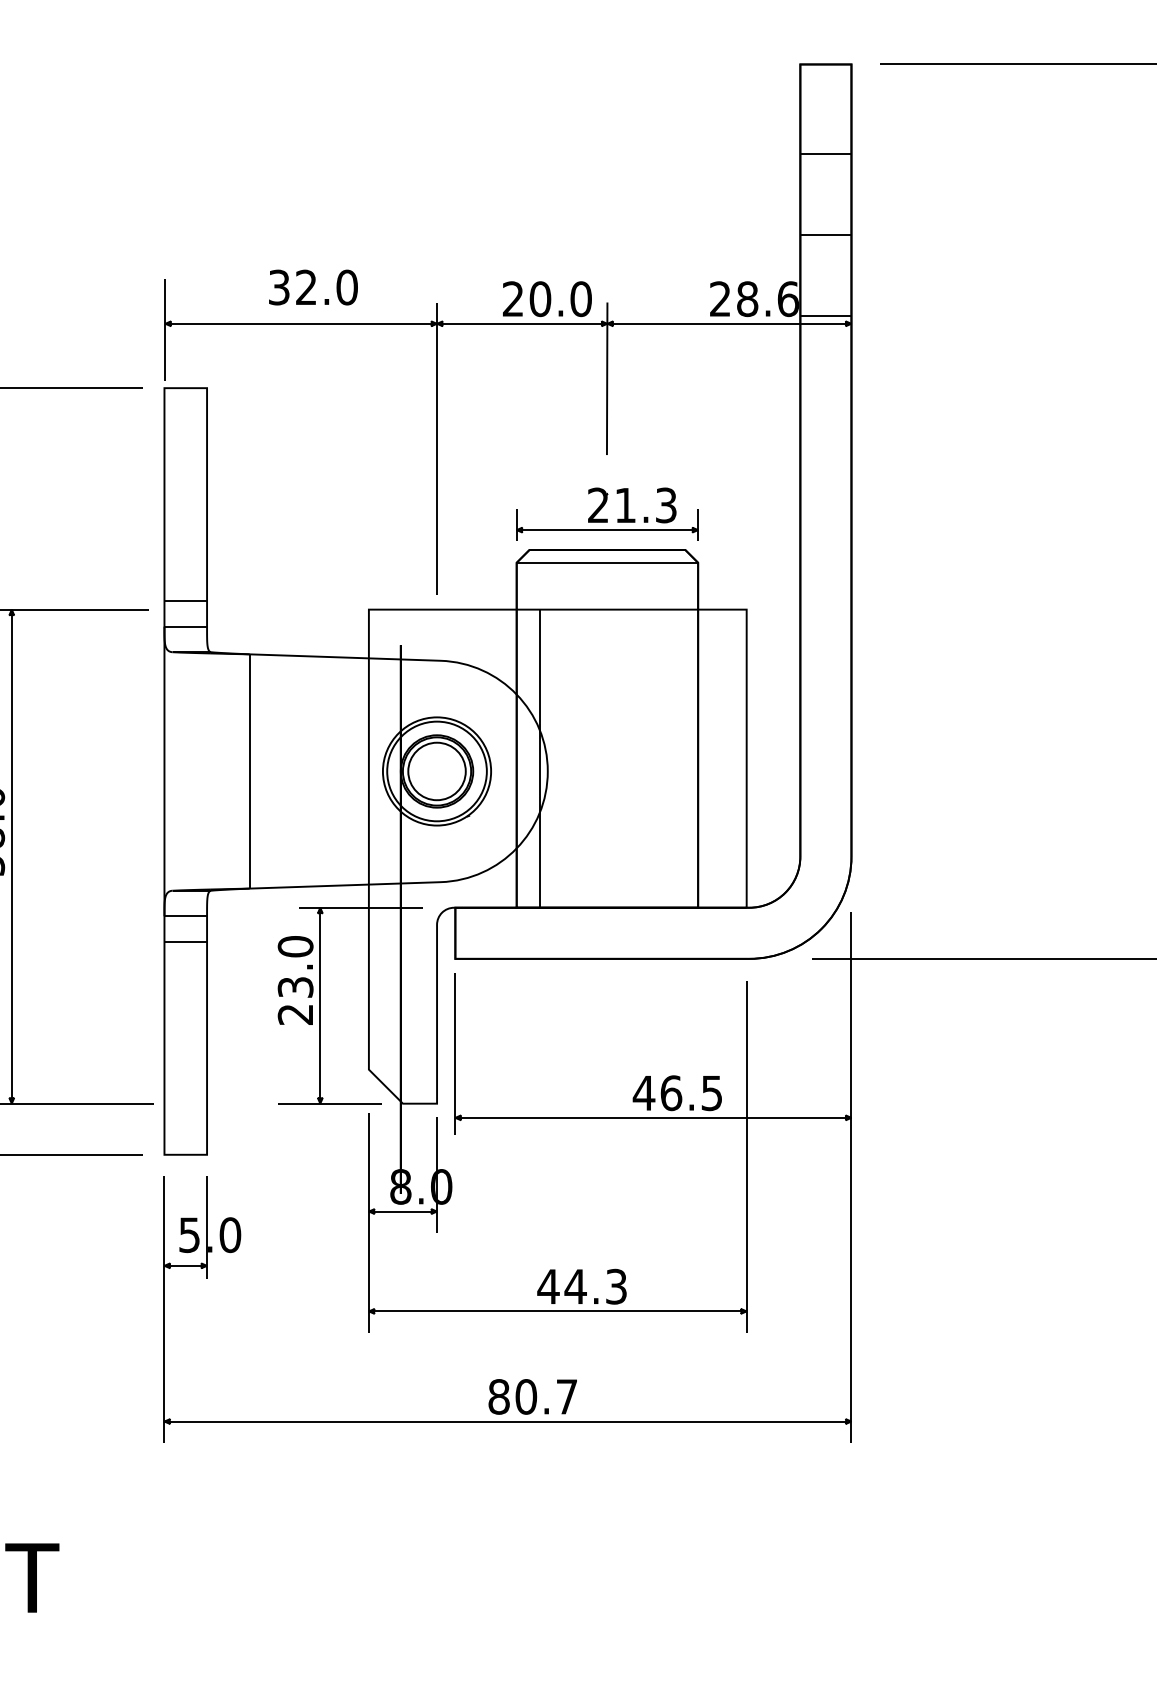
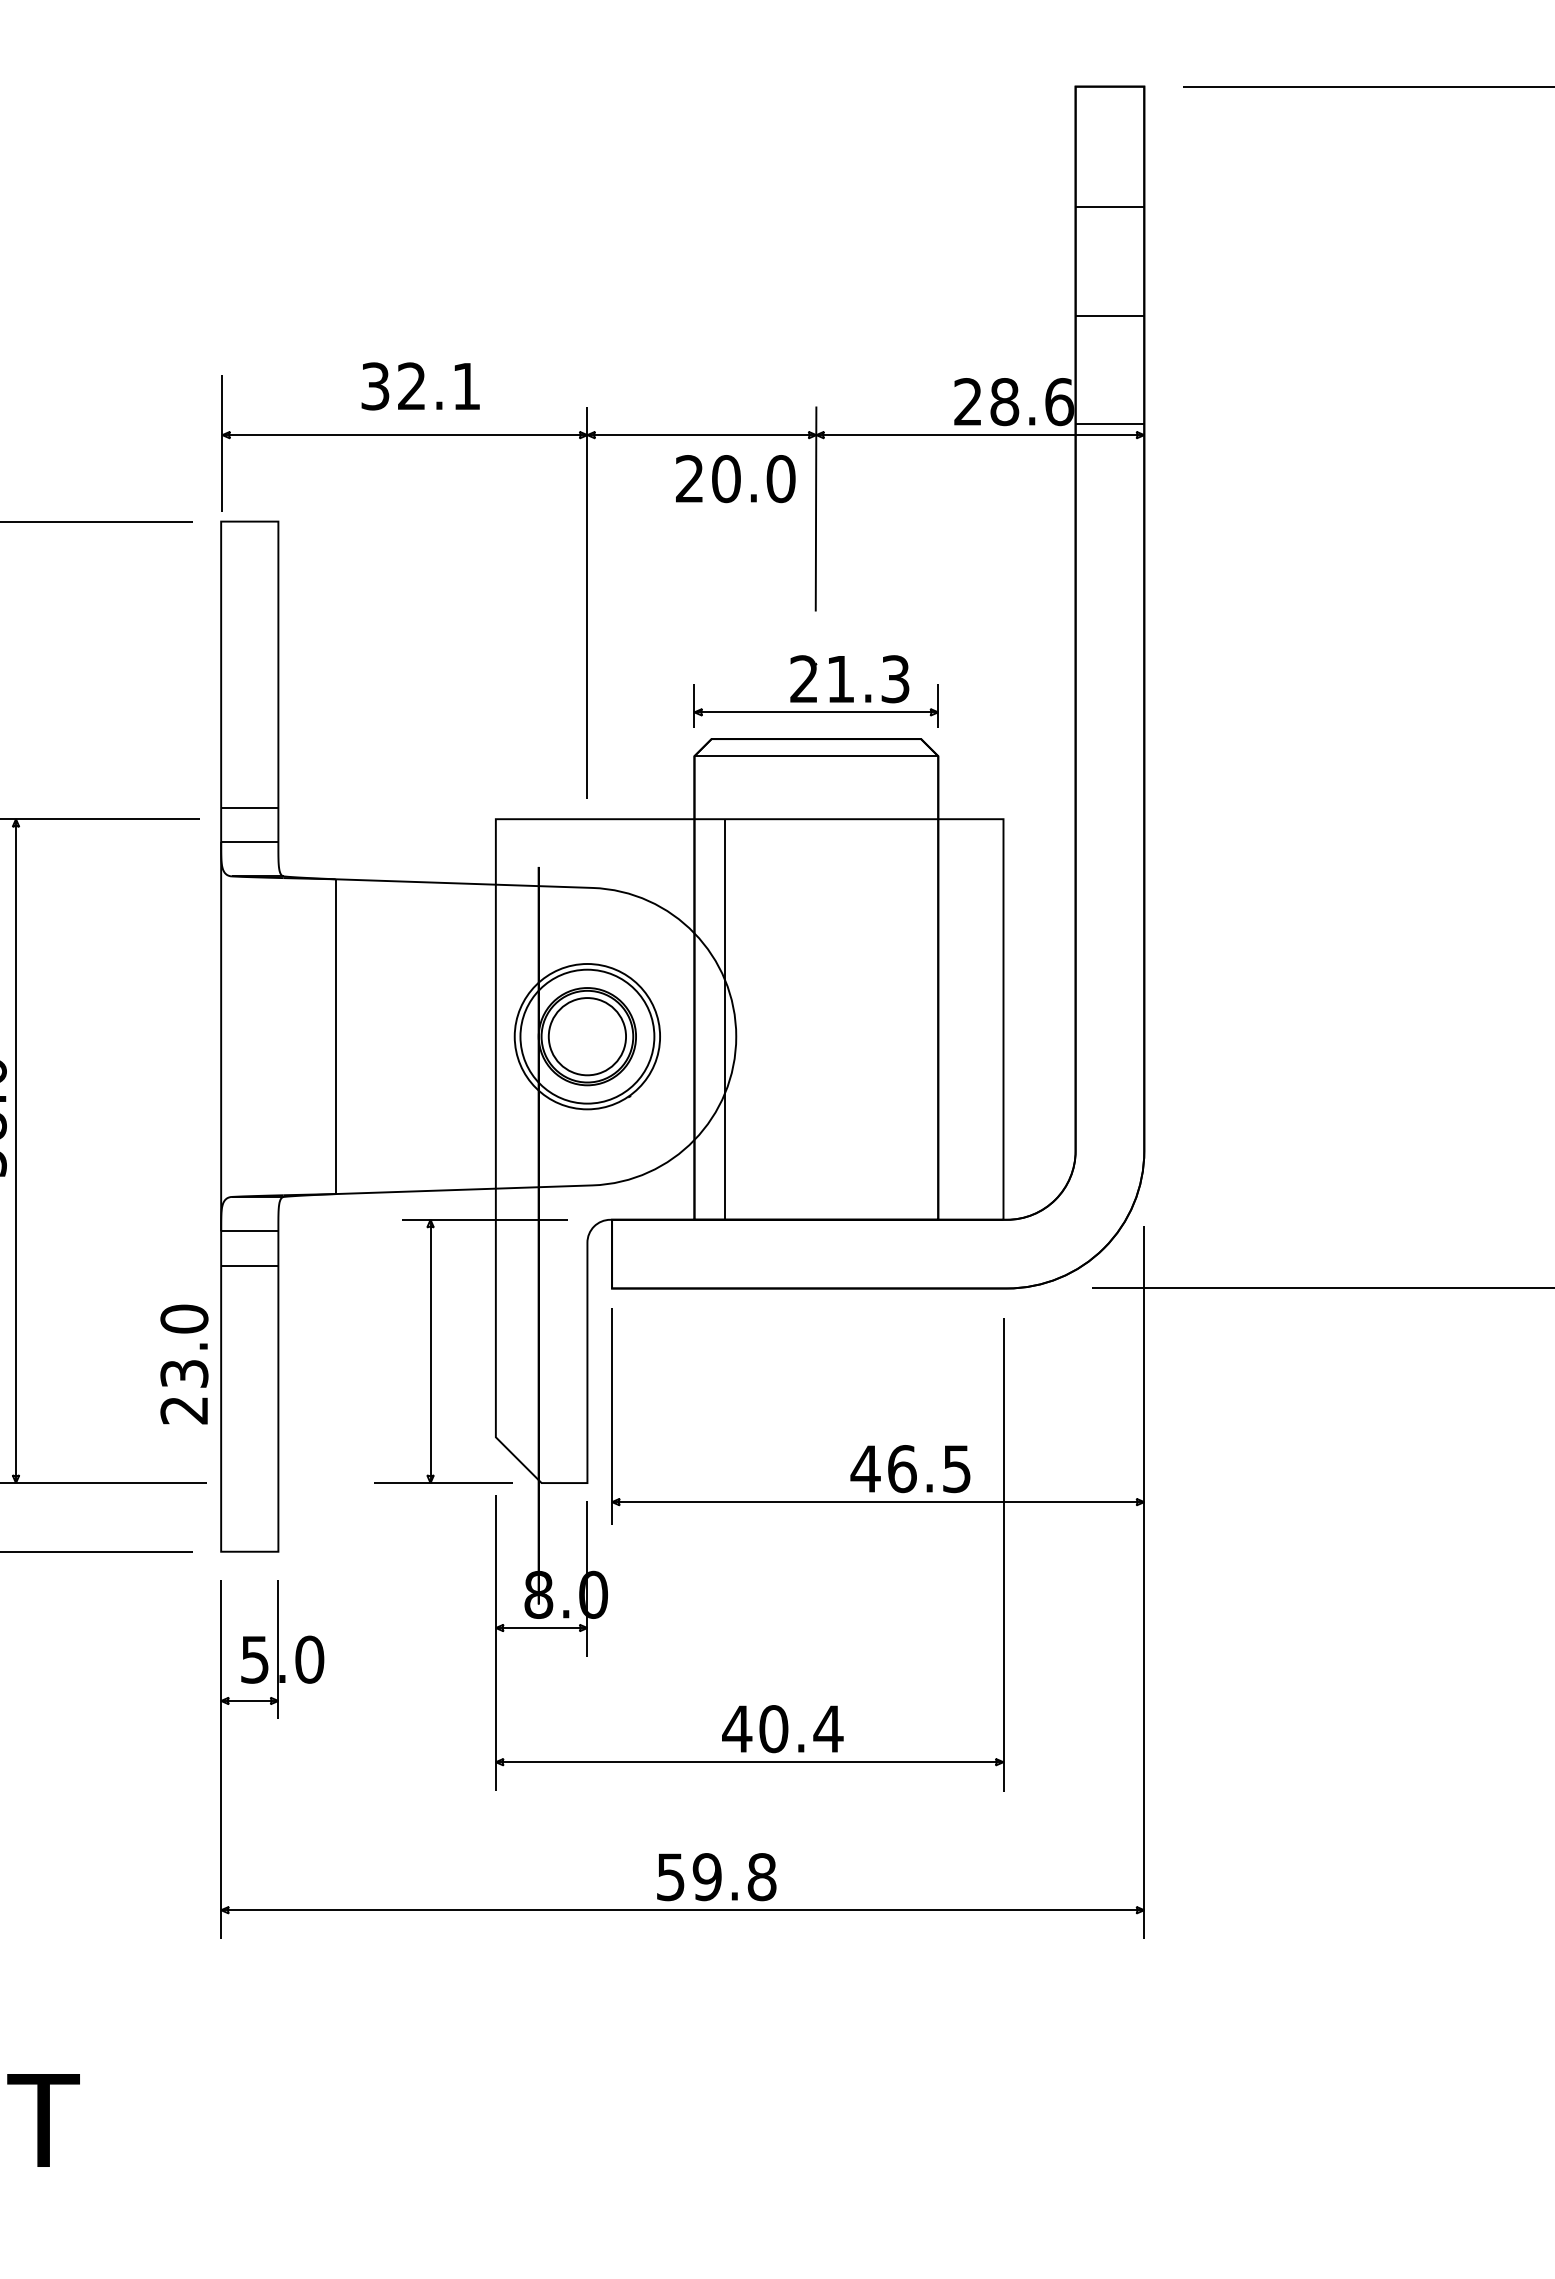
text: (347, 287) -> (466, 386), 32.0 -> 32.1
text: (547, 299) -> (735, 479), moved
text: (295, 980) -> (184, 1364), moved
text: (595, 1287) -> (800, 1729), 44.3 -> 40.4
text: (533, 1397) -> (716, 1877), 80.7 -> 59.8

